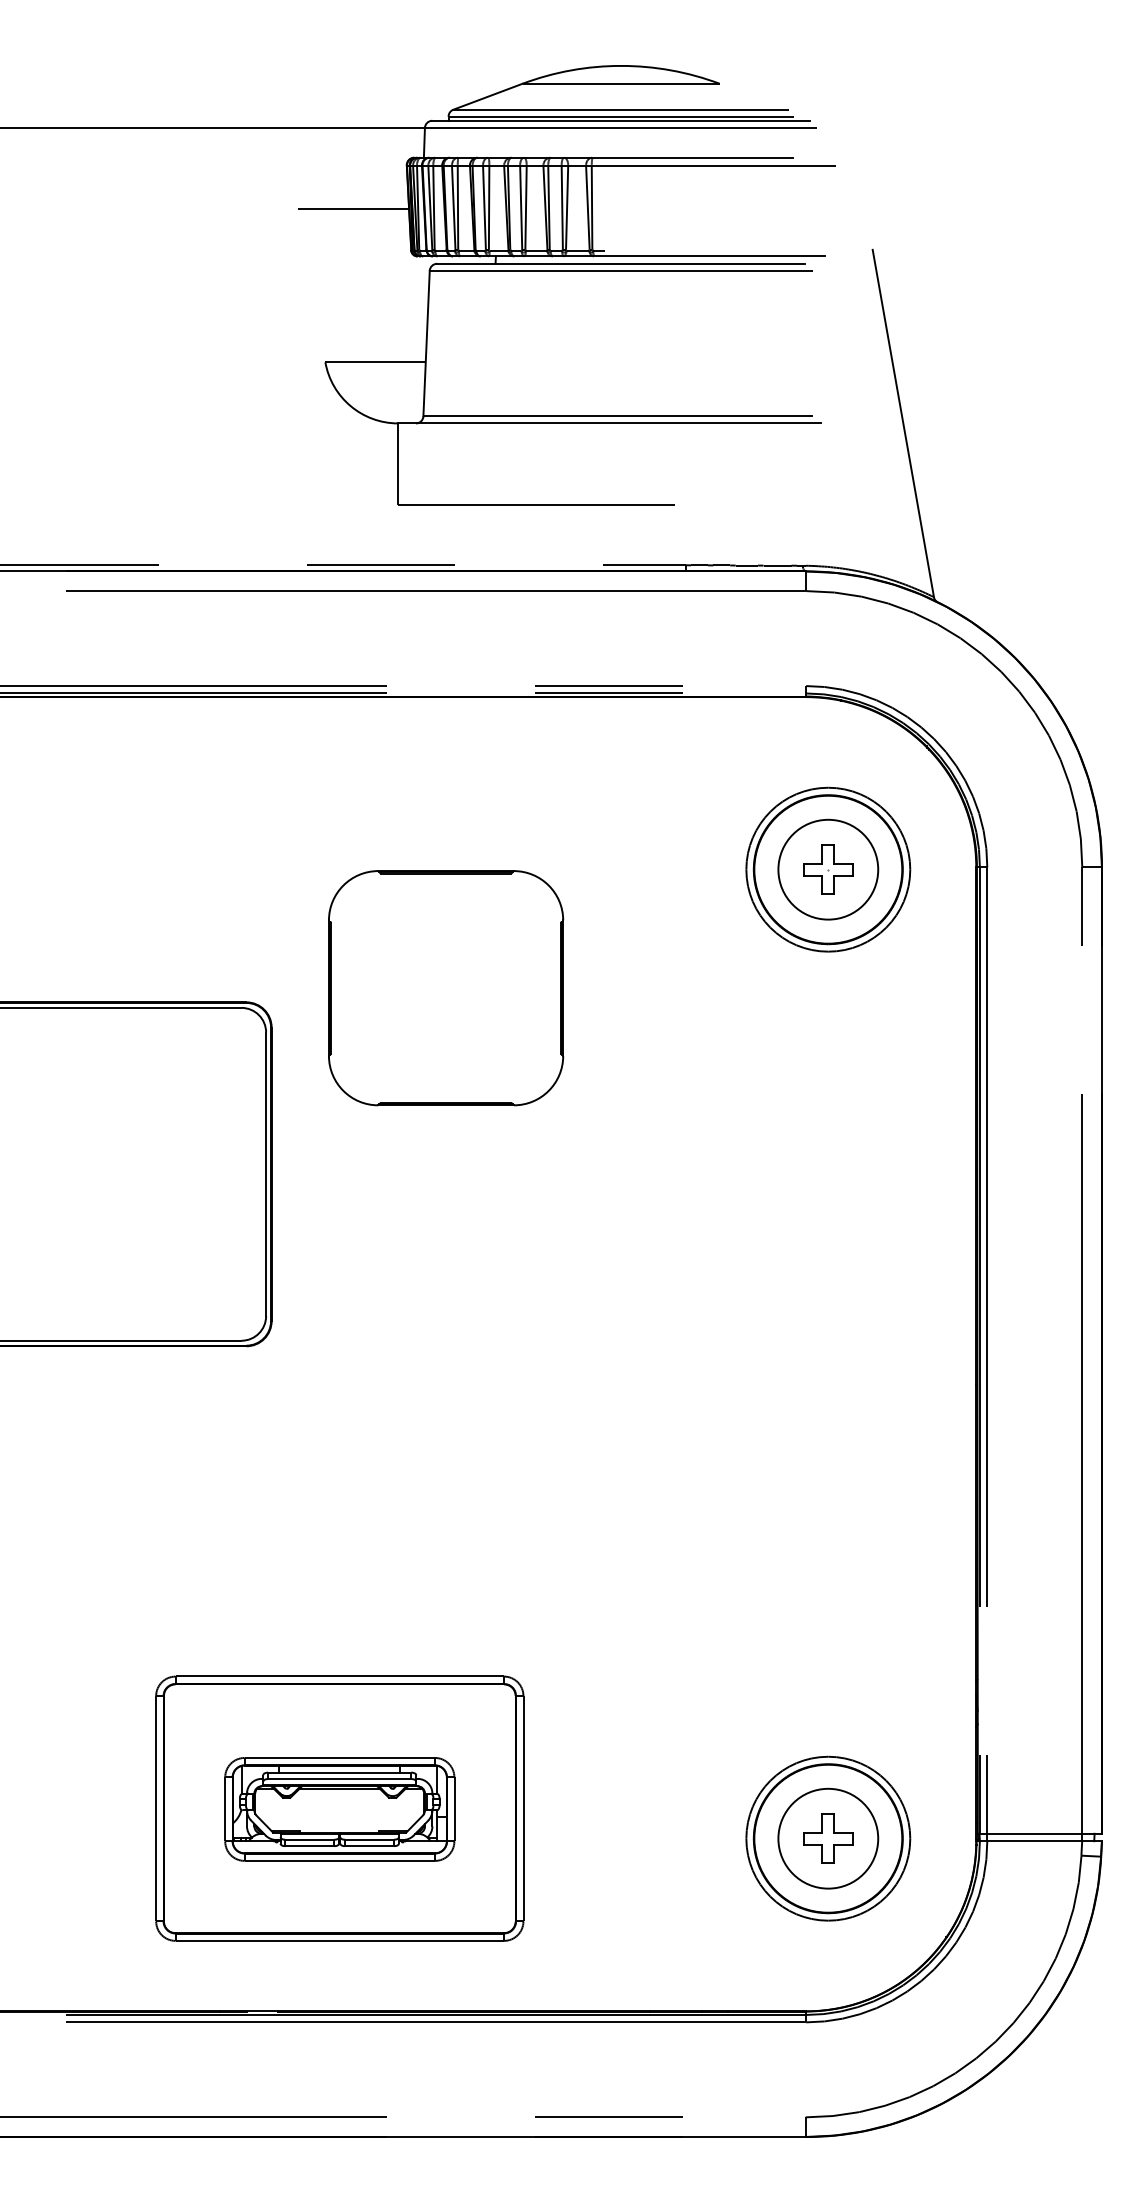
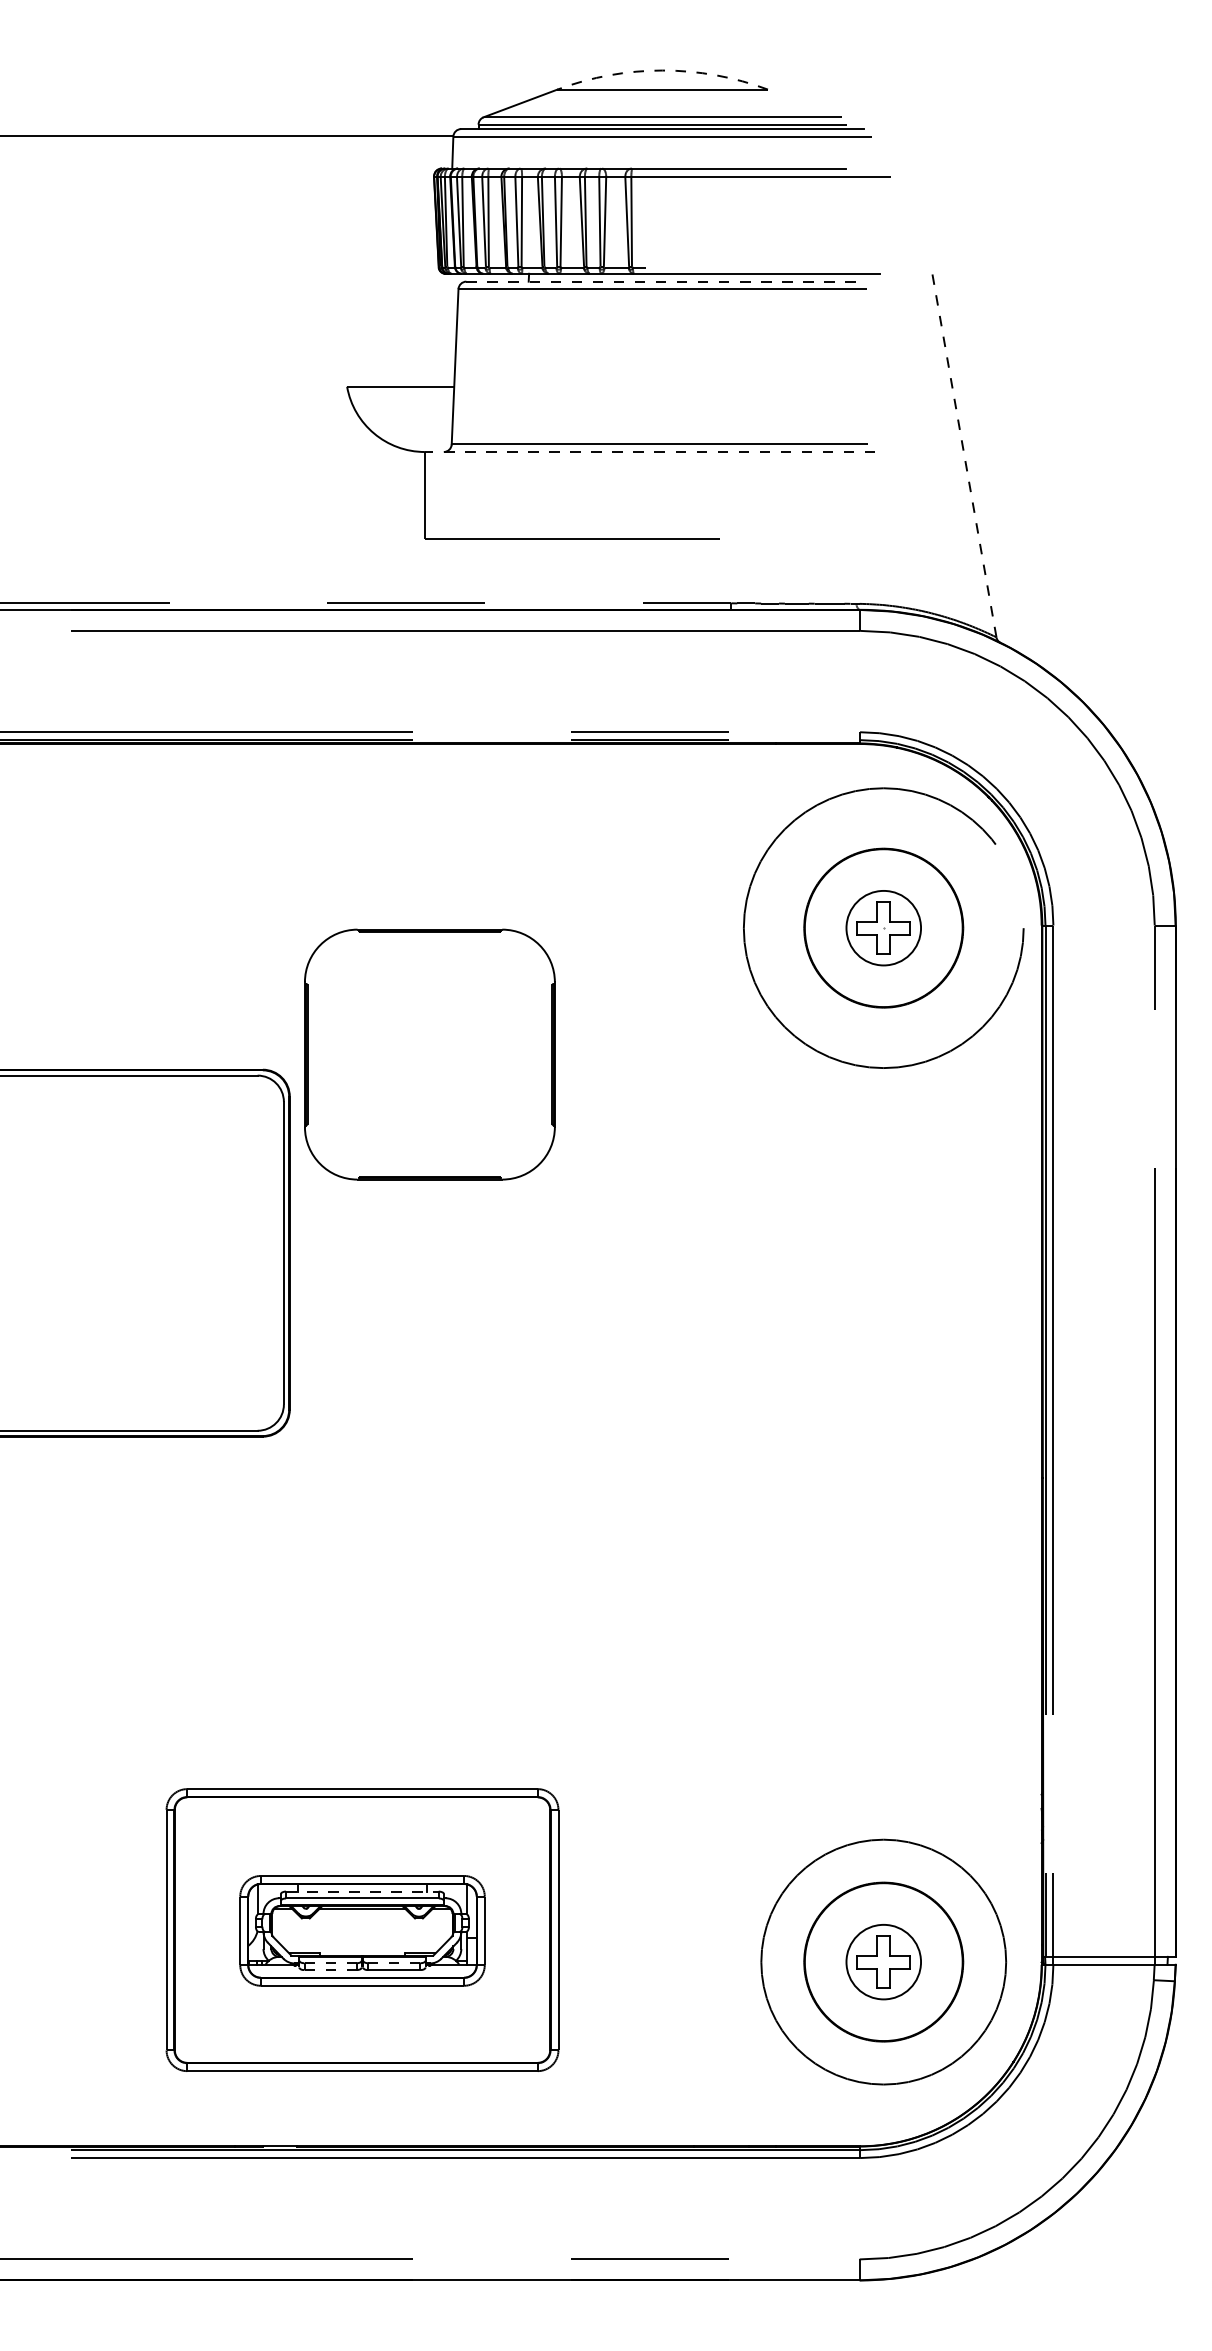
arc: (620, 65) -> (662, 70), solid -> dashed
line: (353, 209) -> (377, 223), removed
line: (621, 263) -> (663, 281), solid -> dashed
line: (903, 422) -> (963, 451), solid -> dashed
line: (608, 423) -> (649, 452), solid -> dashed
circle: (828, 869) -> (883, 927), size x0.7
circle: (828, 869) -> (883, 927), size x1.6
part: (445, 988) -> (429, 1054), moved
line: (339, 1772) -> (362, 1891), solid -> dashed
circle: (828, 1838) -> (883, 1961), size x0.7
circle: (828, 1838) -> (883, 1961), size x1.4
line: (309, 1840) -> (330, 1963), solid -> dashed
line: (369, 1840) -> (394, 1963), solid -> dashed
line: (309, 1846) -> (330, 1970), solid -> dashed

